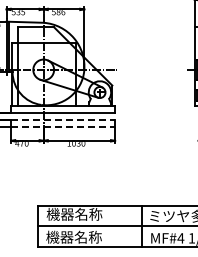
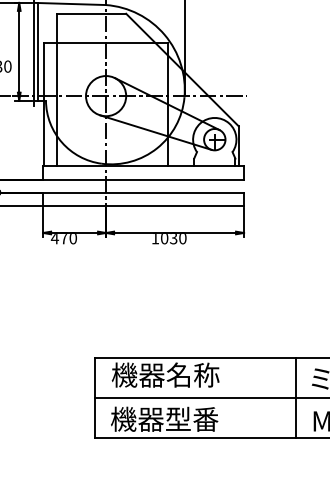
line: (63, 119) -> (144, 191), dashed -> solid
line: (63, 126) -> (144, 205), dashed -> solid
text: (87, 236) -> (190, 417), 機器名称 -> 機器型番

